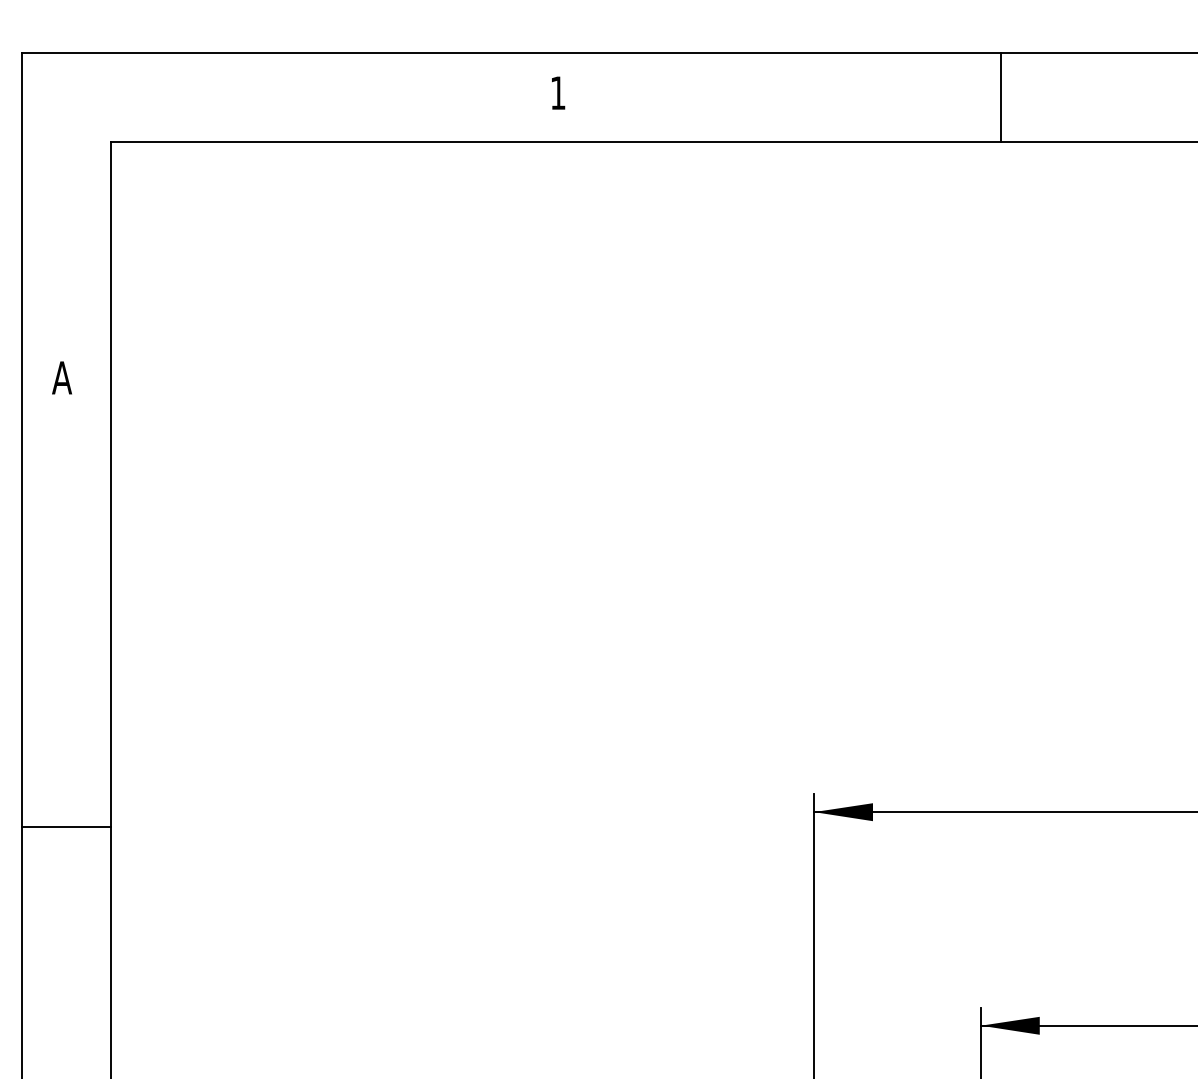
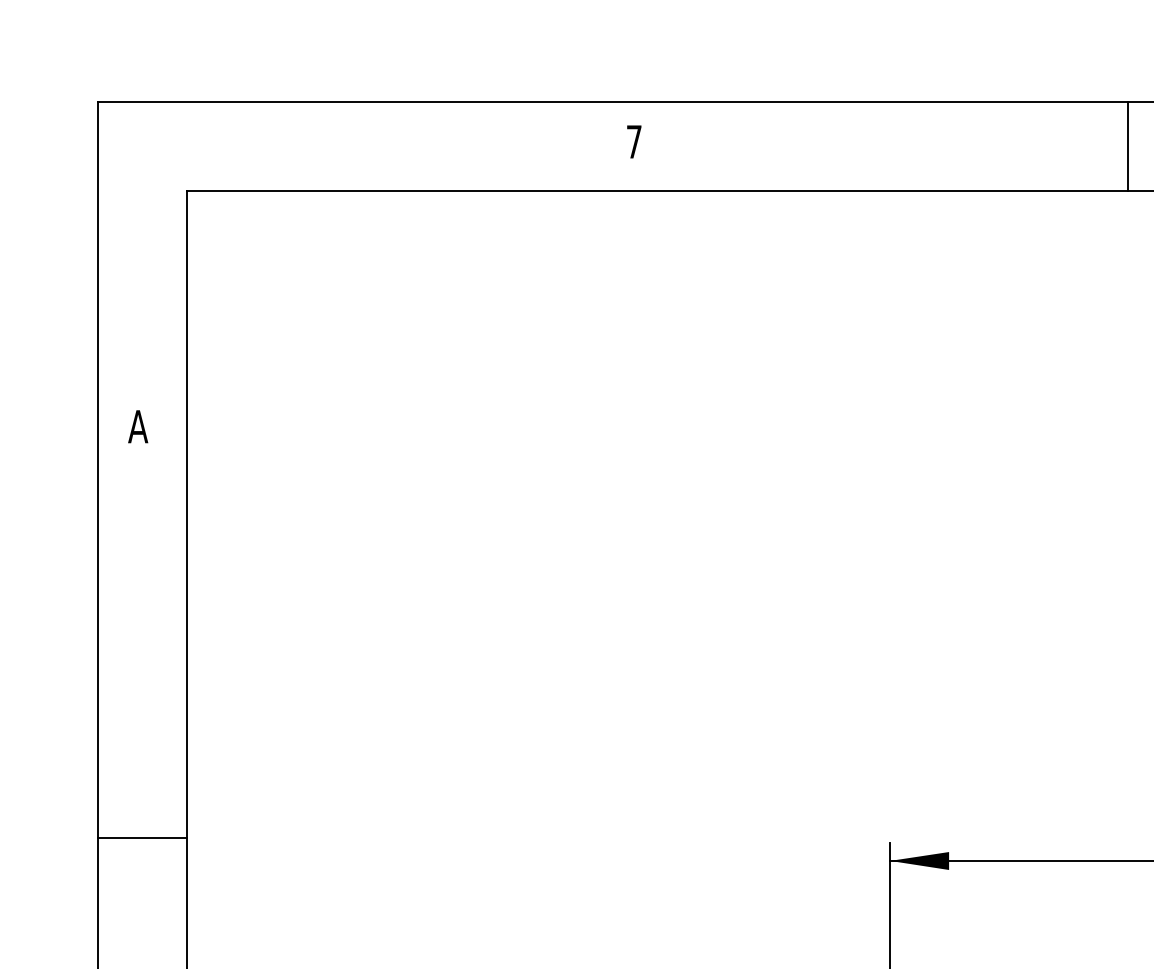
text: (558, 92) -> (634, 141), 1 -> 7
line: (1000, 96) -> (1127, 145), moved
line: (65, 827) -> (141, 838), moved

